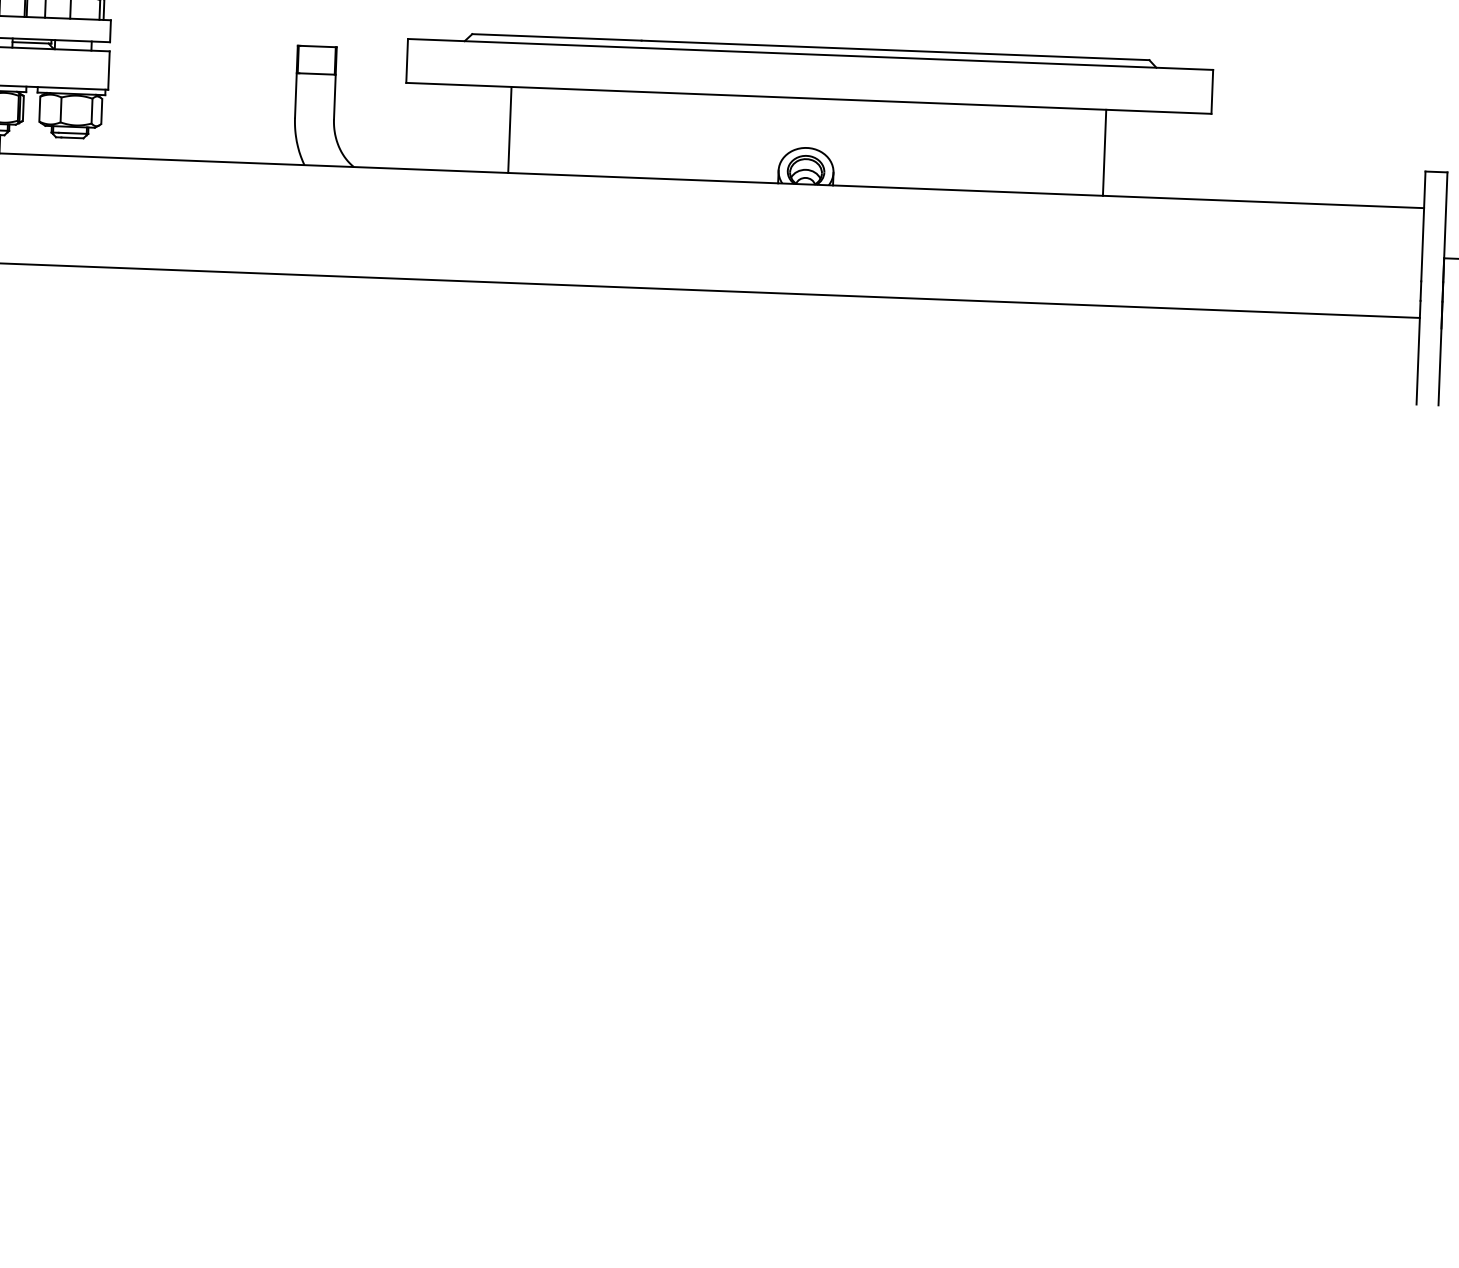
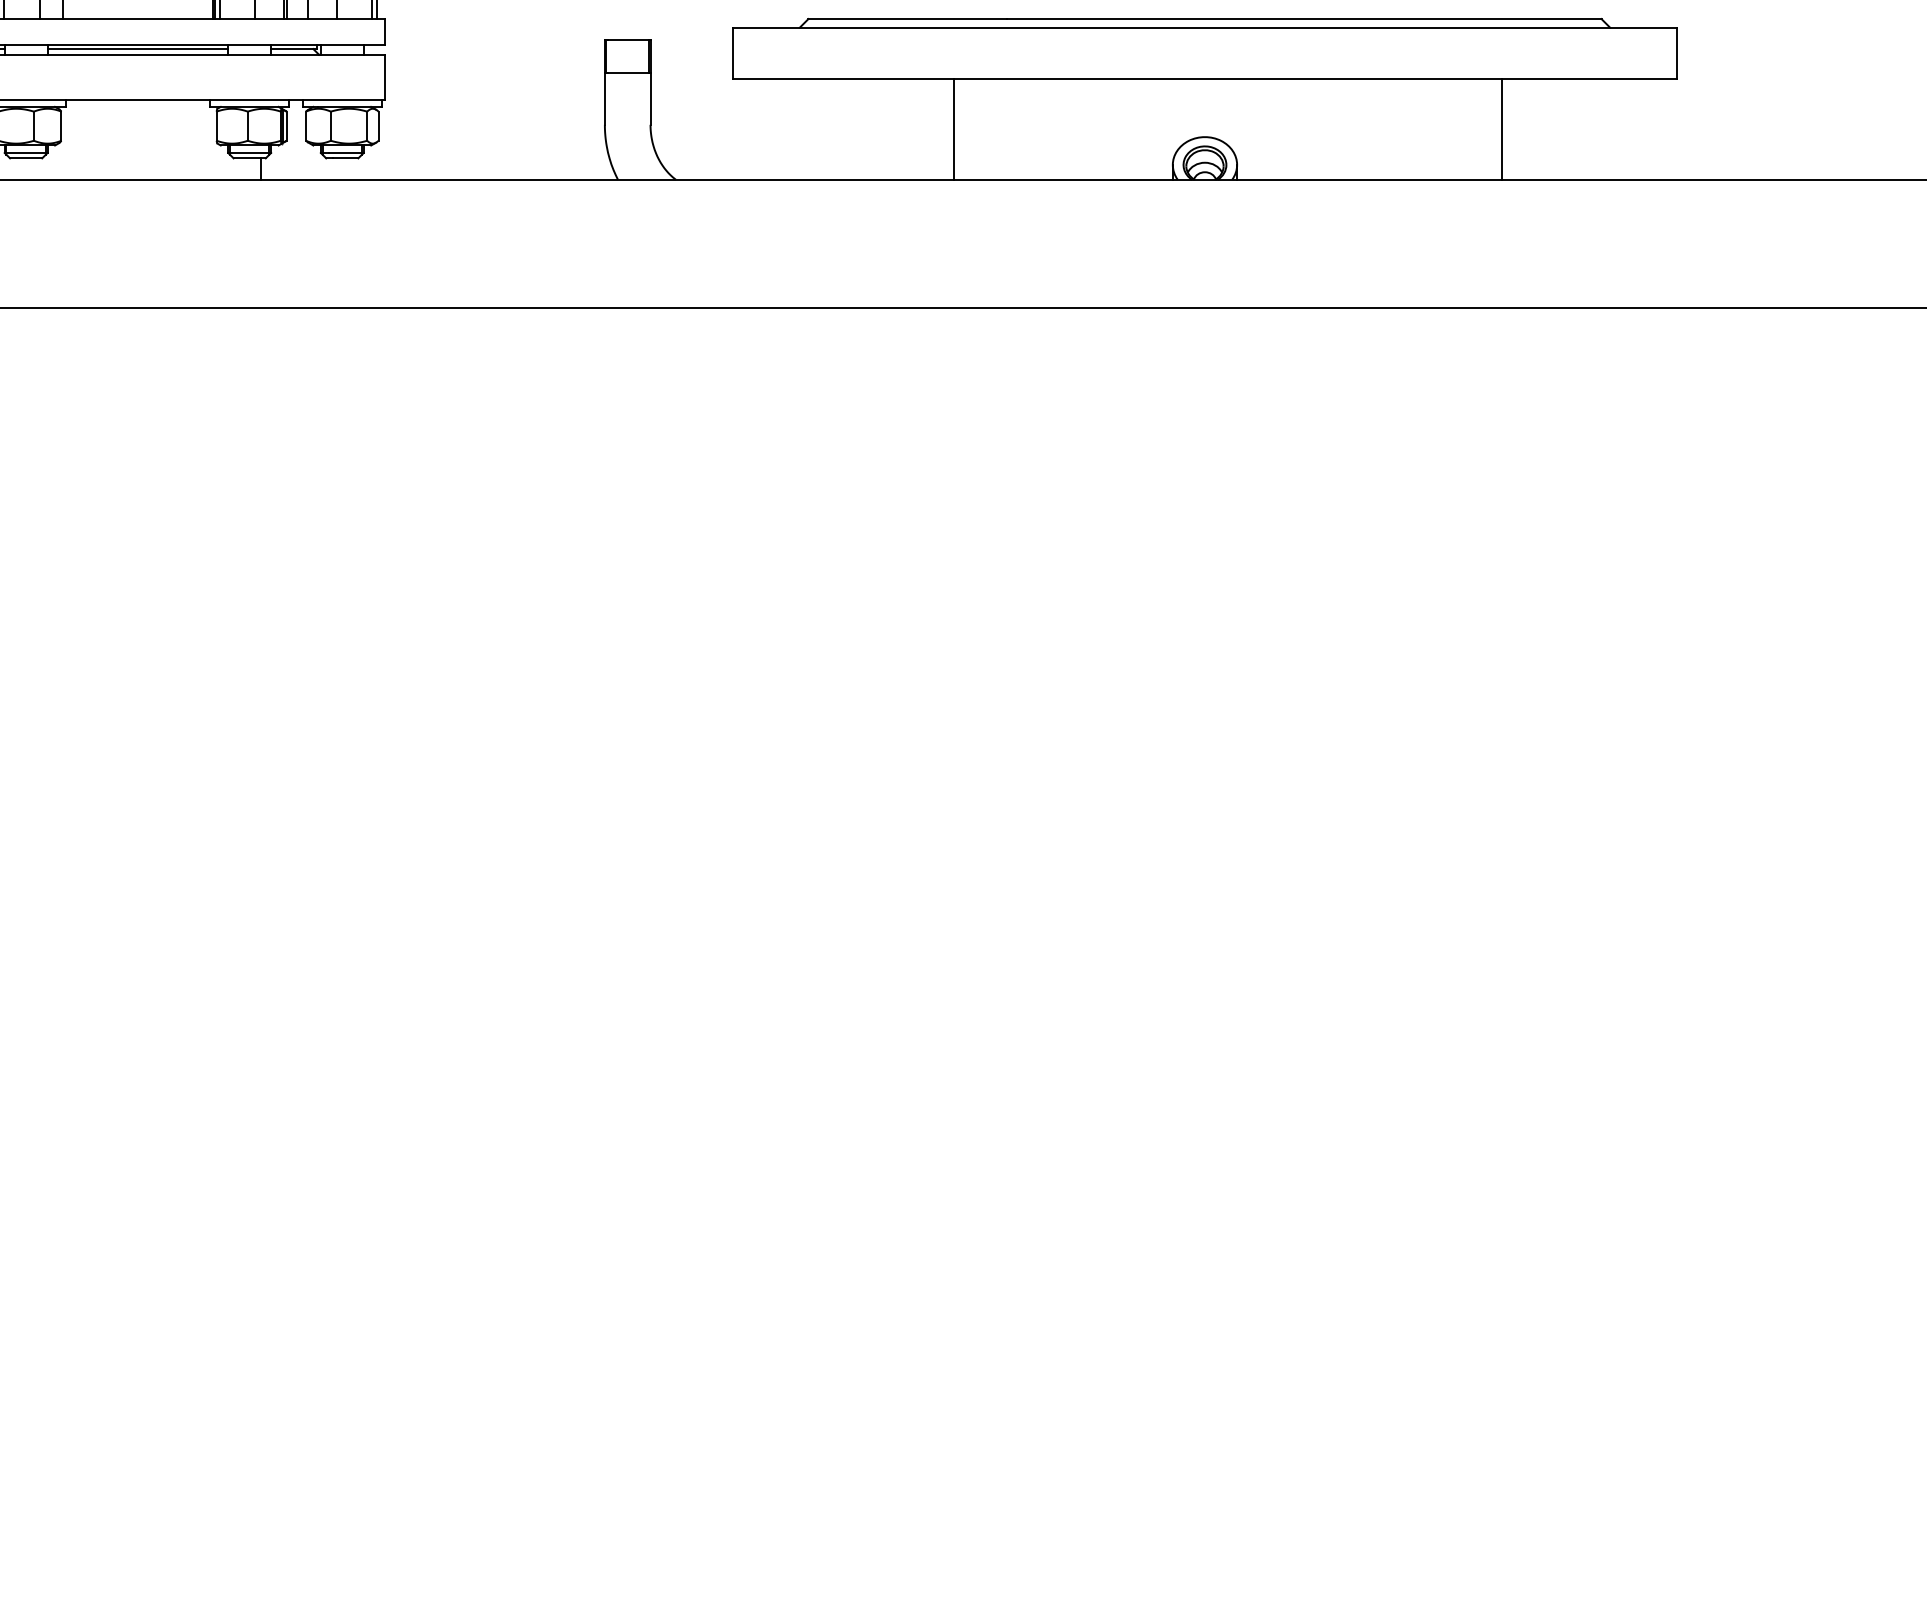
line: (509, 130) -> (953, 129), moved
line: (1104, 152) -> (1502, 129), moved

